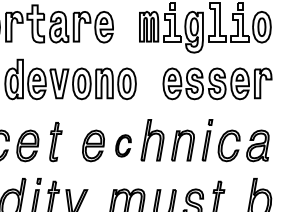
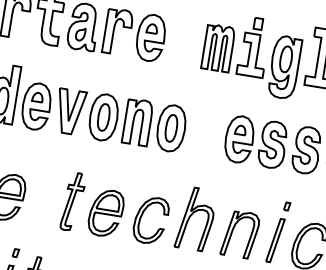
part: (55, 142) -> (72, 202), moved
part: (123, 145) -> (151, 219), size x1.43

